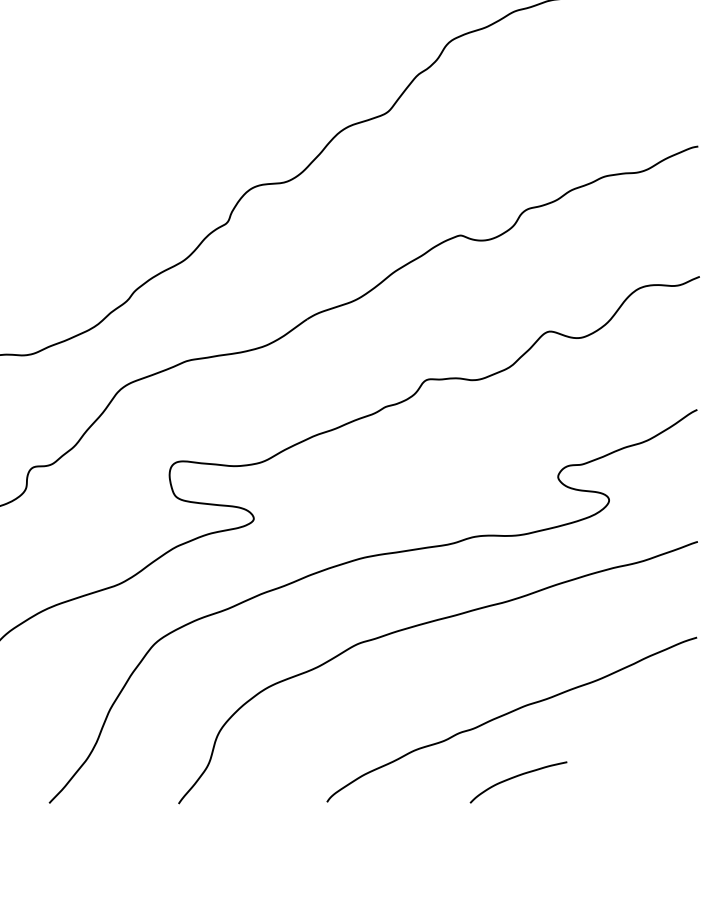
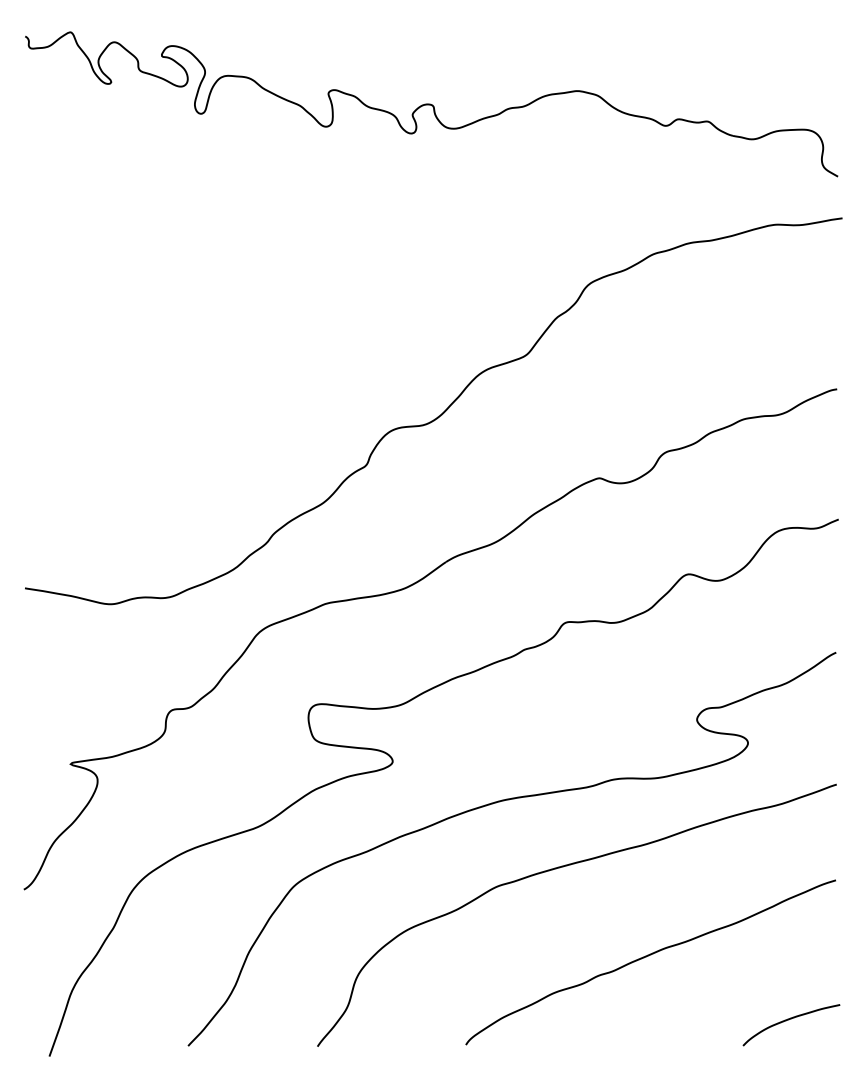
curve: (515, 777) -> (788, 1020), moved

